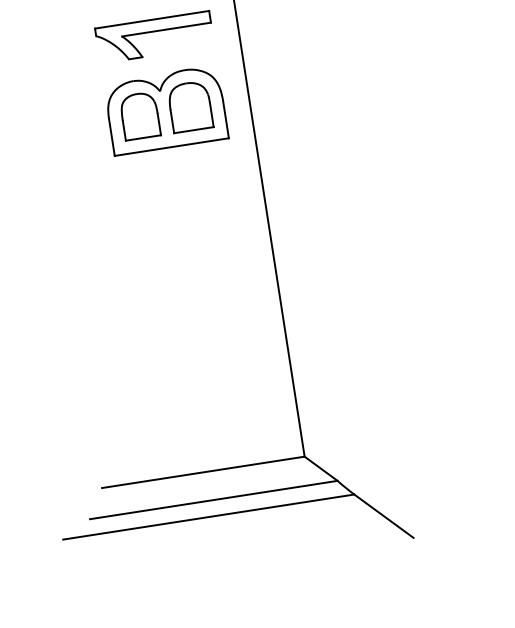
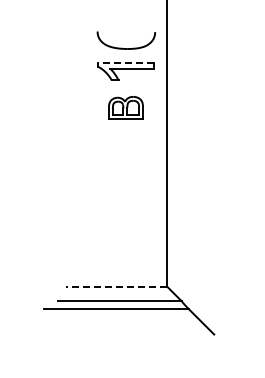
line: (150, 19) -> (125, 62), solid -> dashed
part: (164, 109) -> (125, 107), size x0.6
line: (202, 471) -> (116, 286), solid -> dashed

